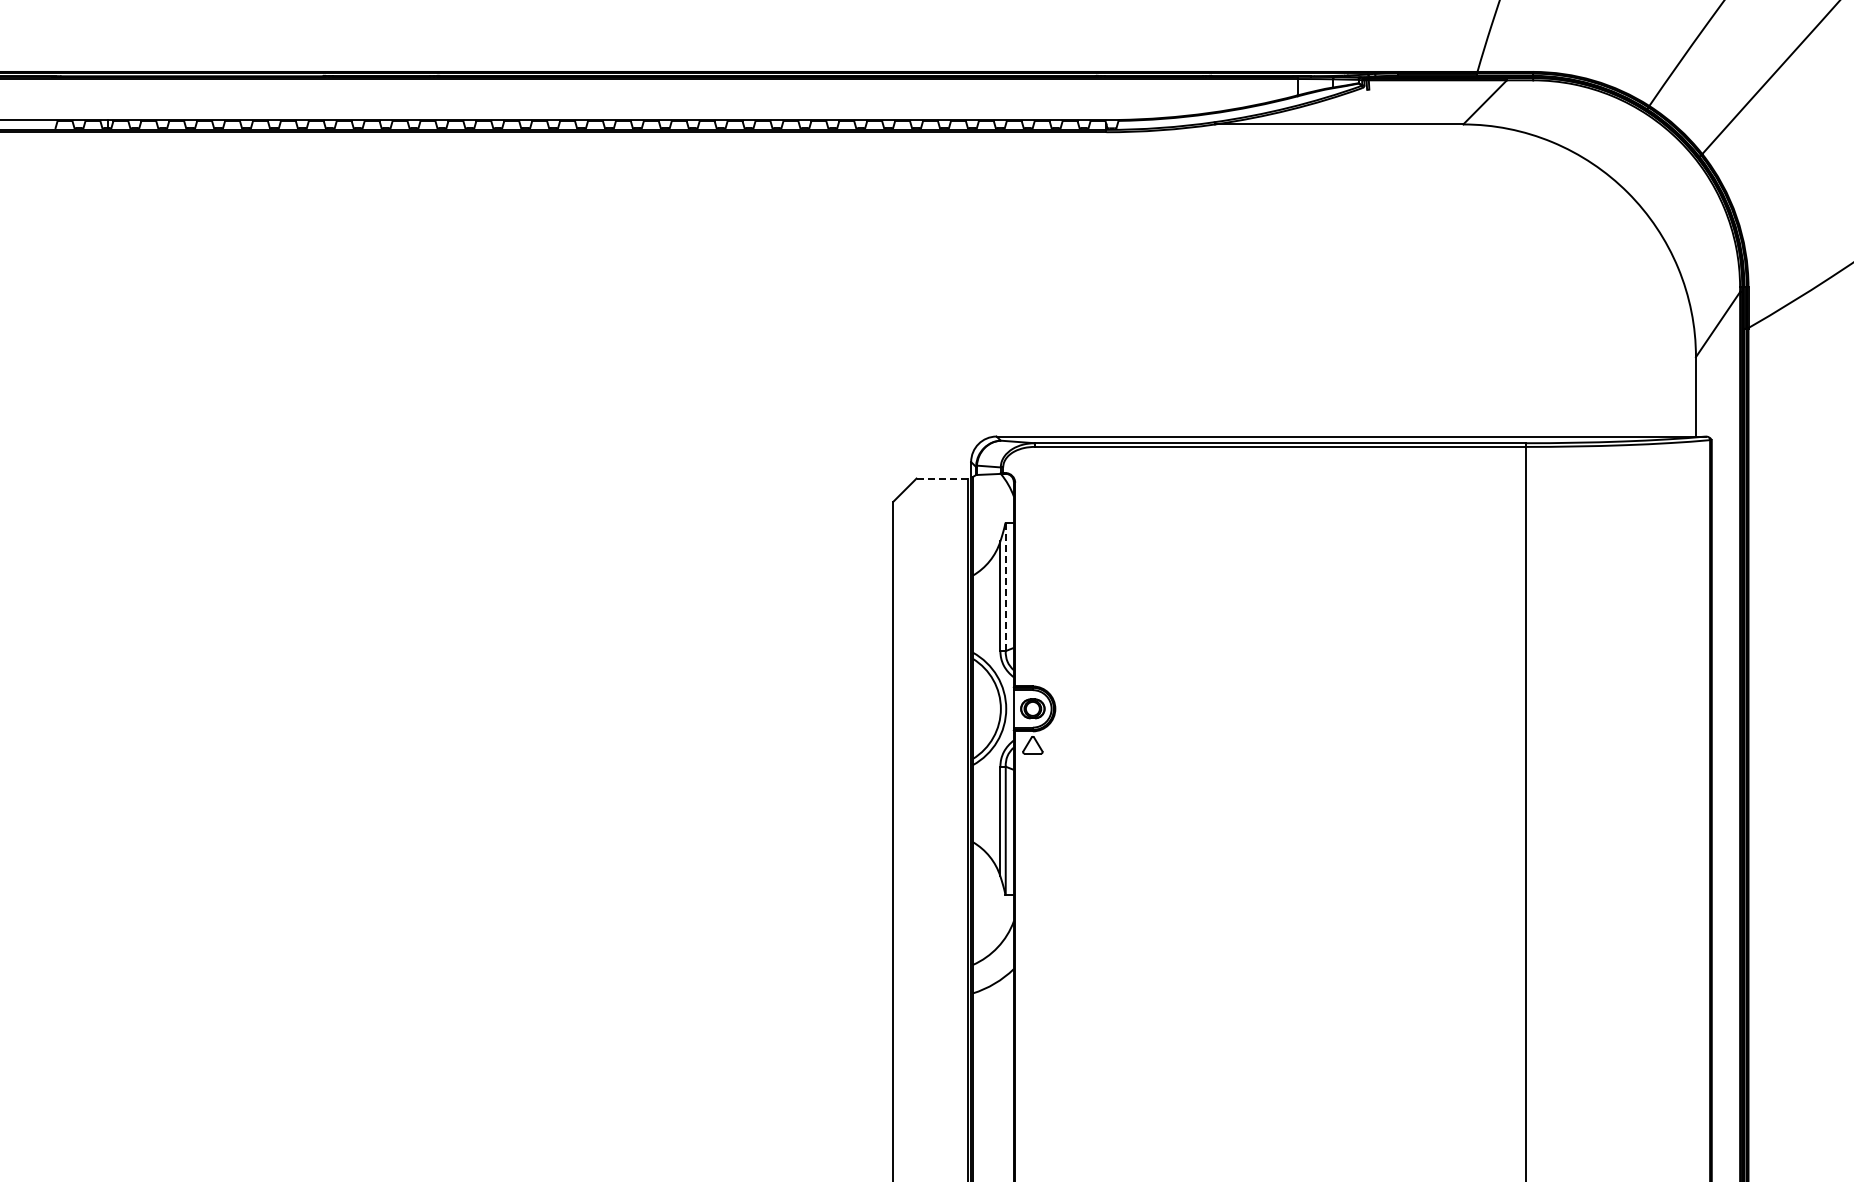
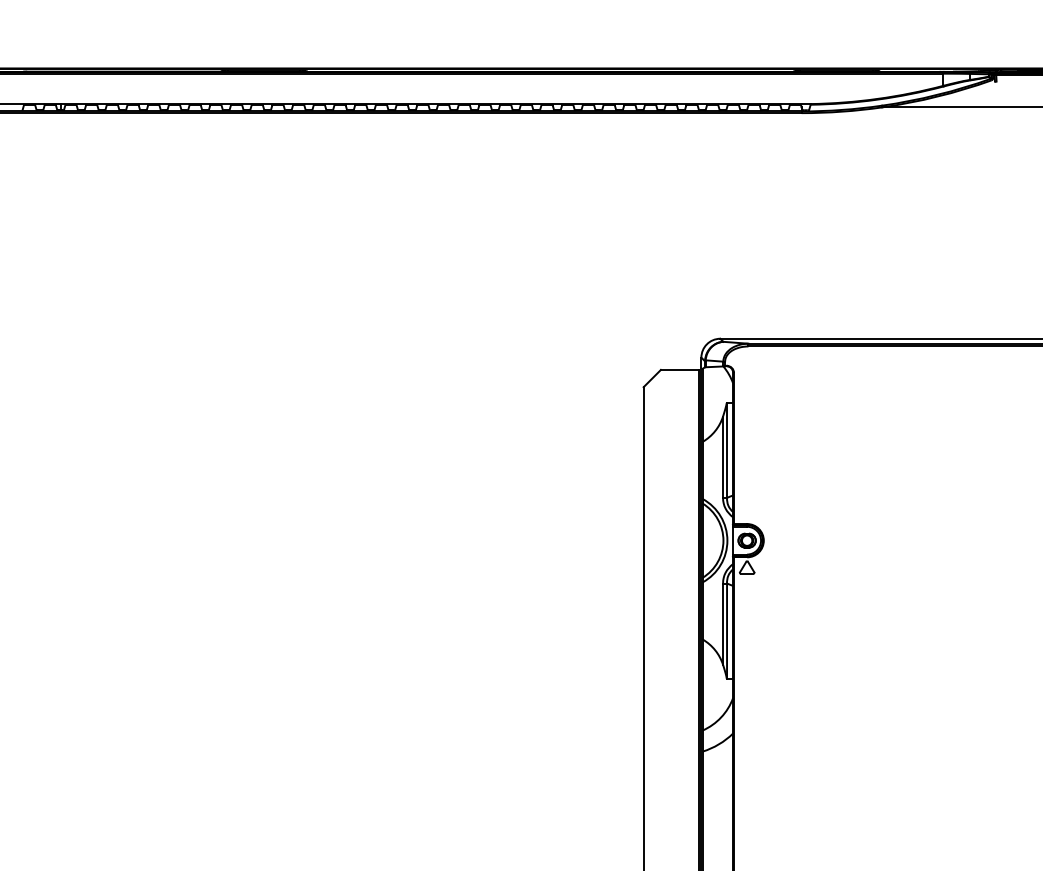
line: (942, 478) -> (680, 369), dashed -> solid
line: (1005, 587) -> (726, 450), dashed -> solid

